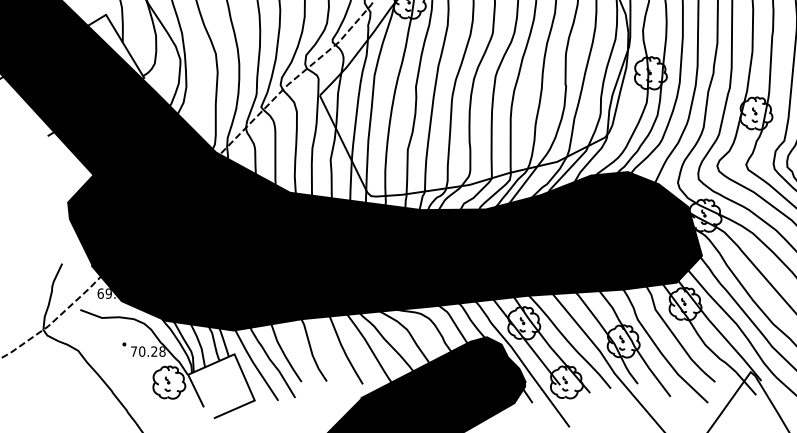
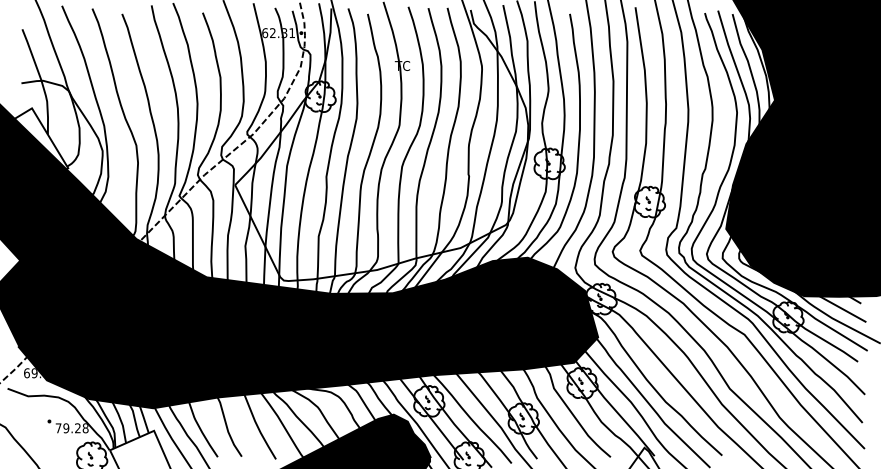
text: (142, 351) -> (66, 428), 70.28 -> 79.28

